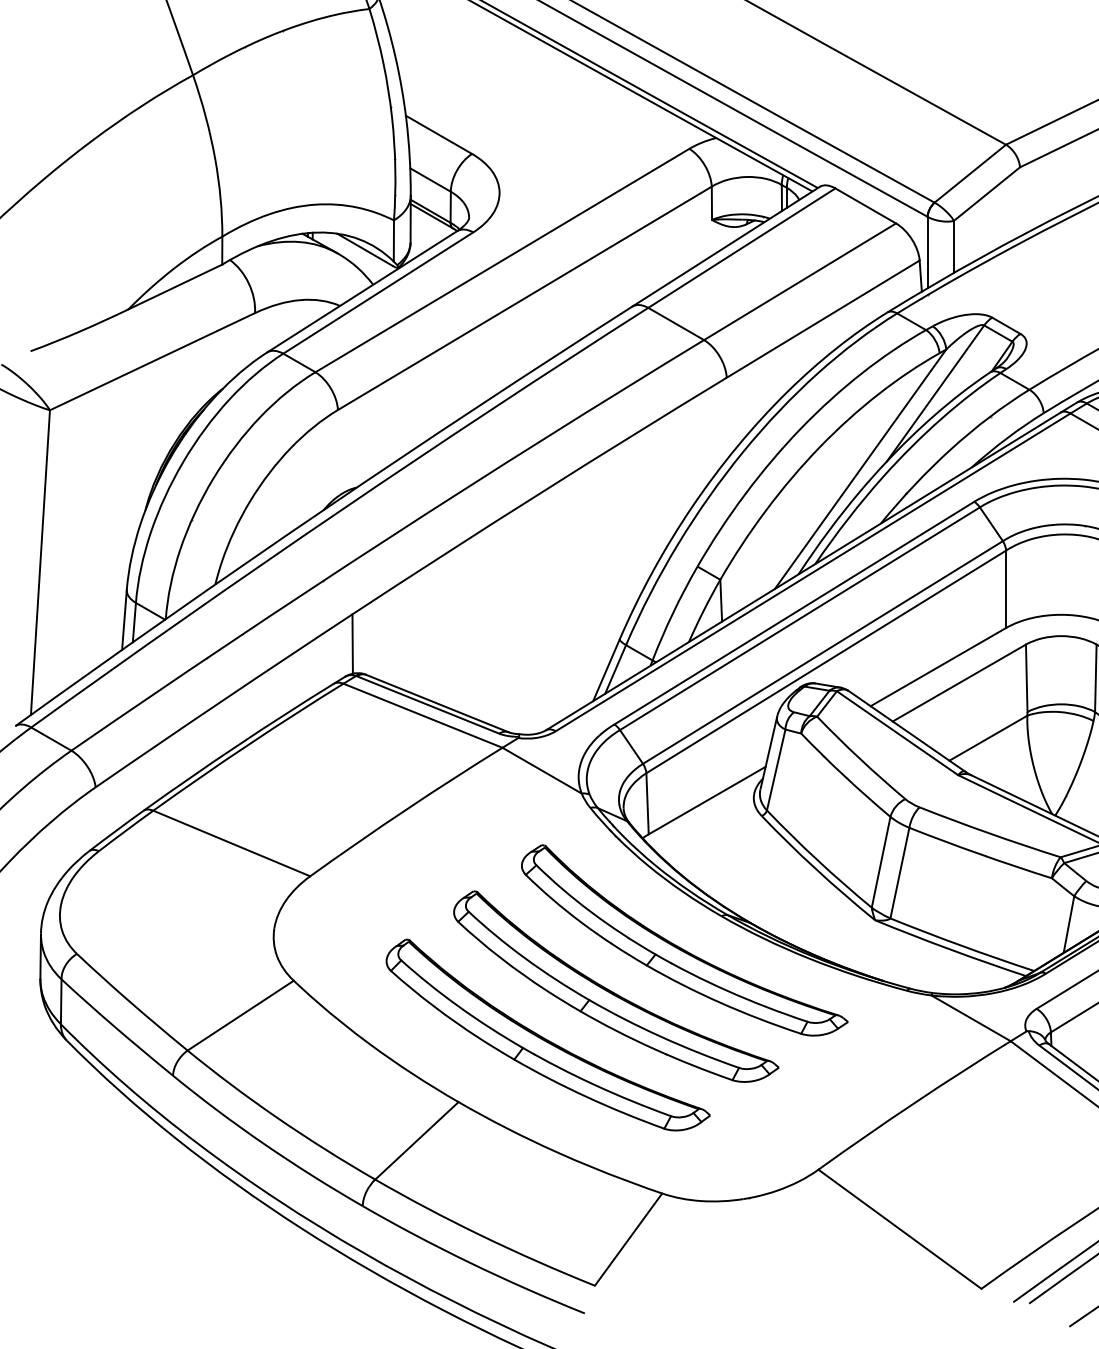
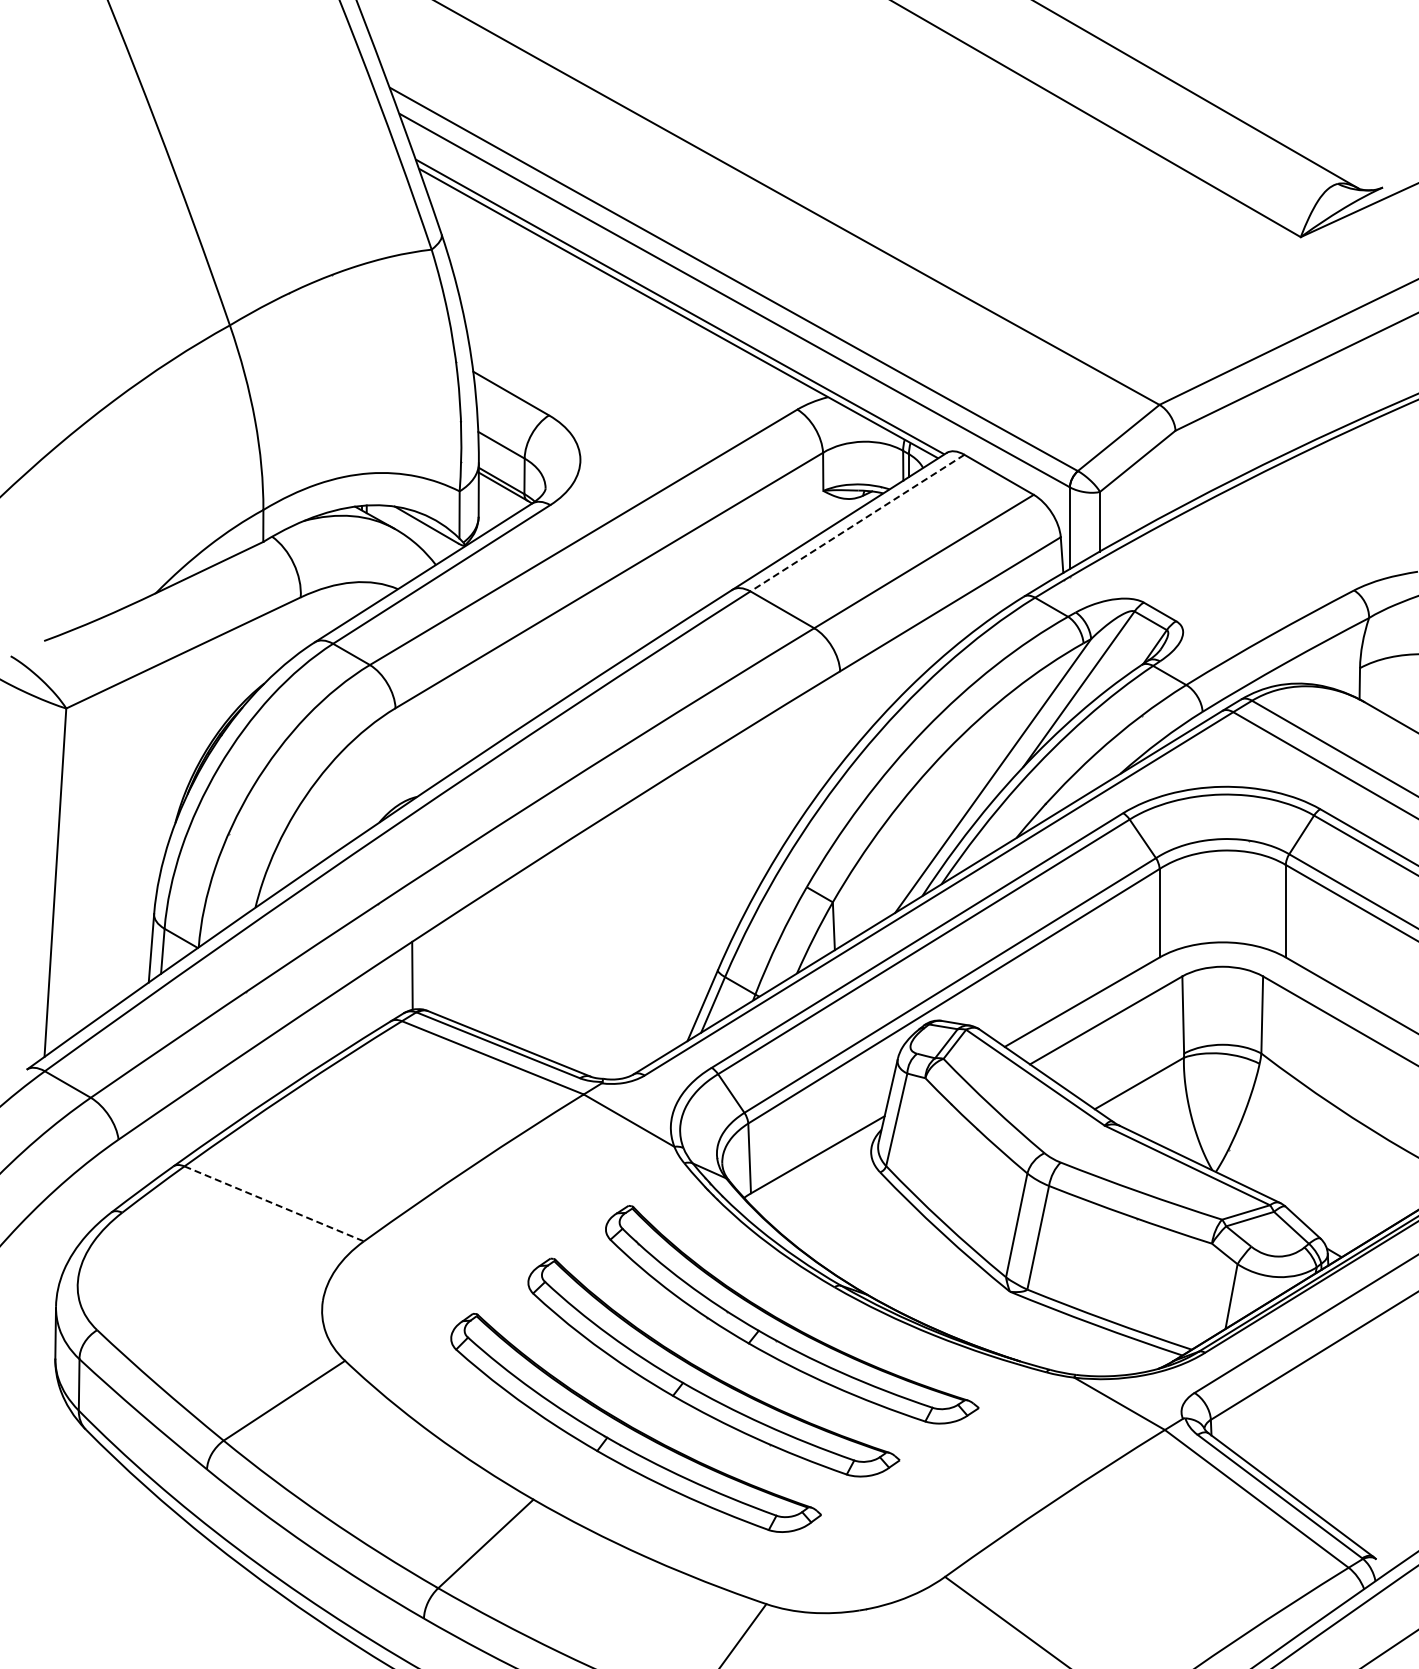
line: (741, 248) -> (857, 523), solid -> dashed
line: (232, 844) -> (274, 1204), solid -> dashed

